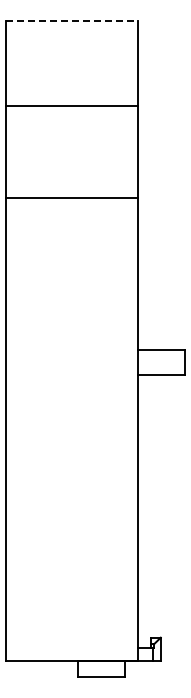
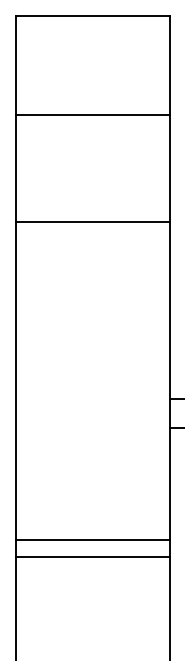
line: (72, 20) -> (93, 15), dashed -> solid
line: (71, 471) -> (92, 539), added
line: (71, 486) -> (92, 557), added

